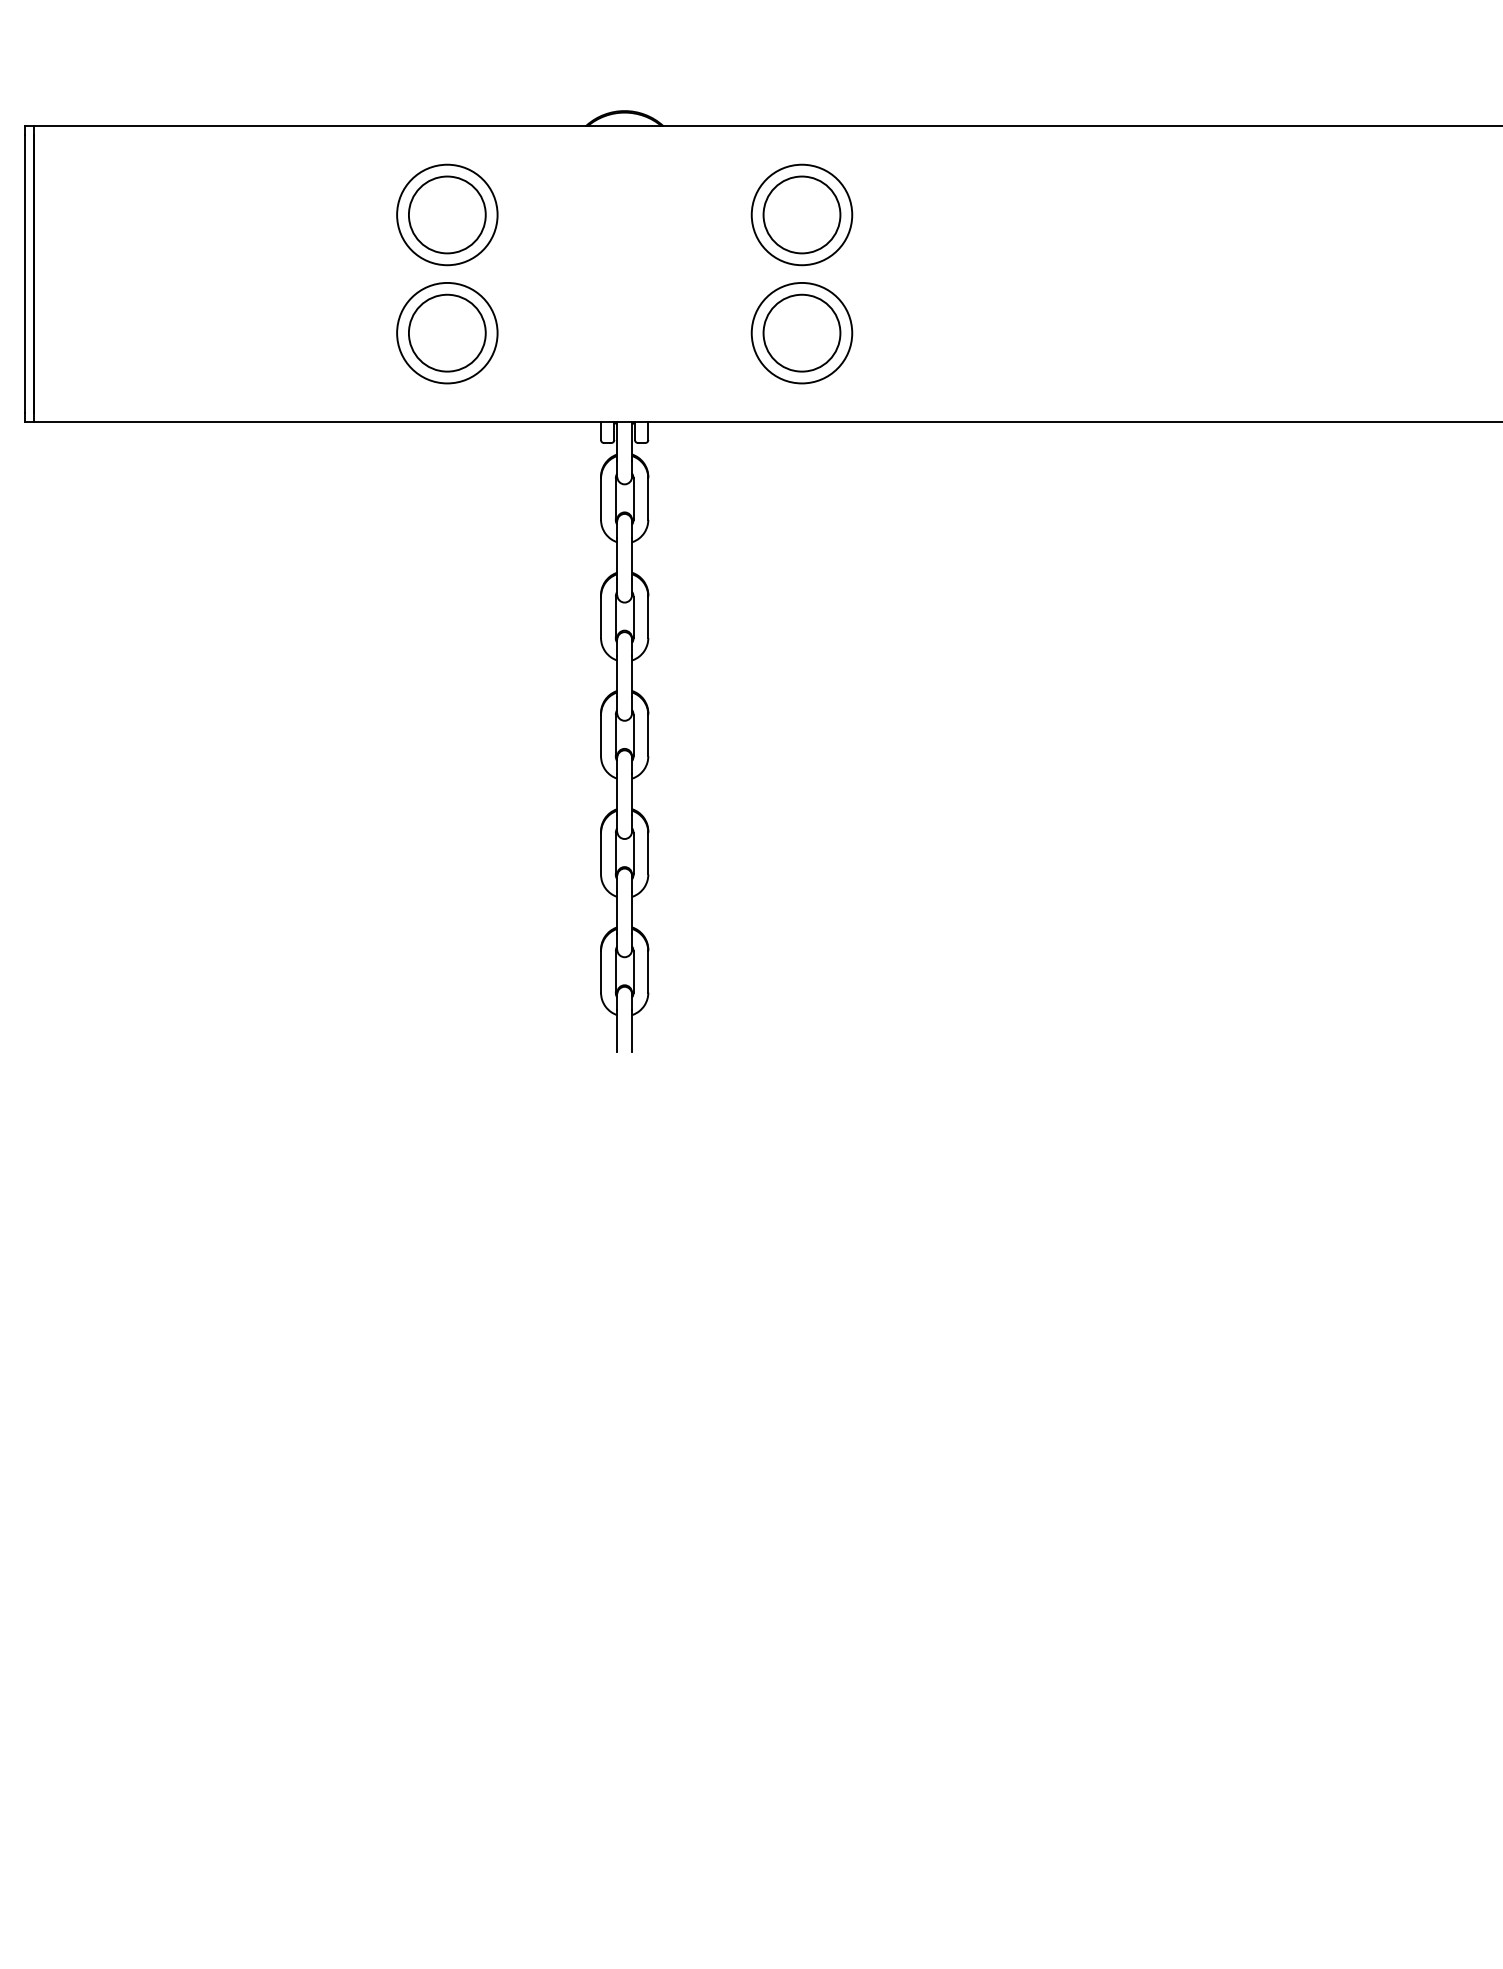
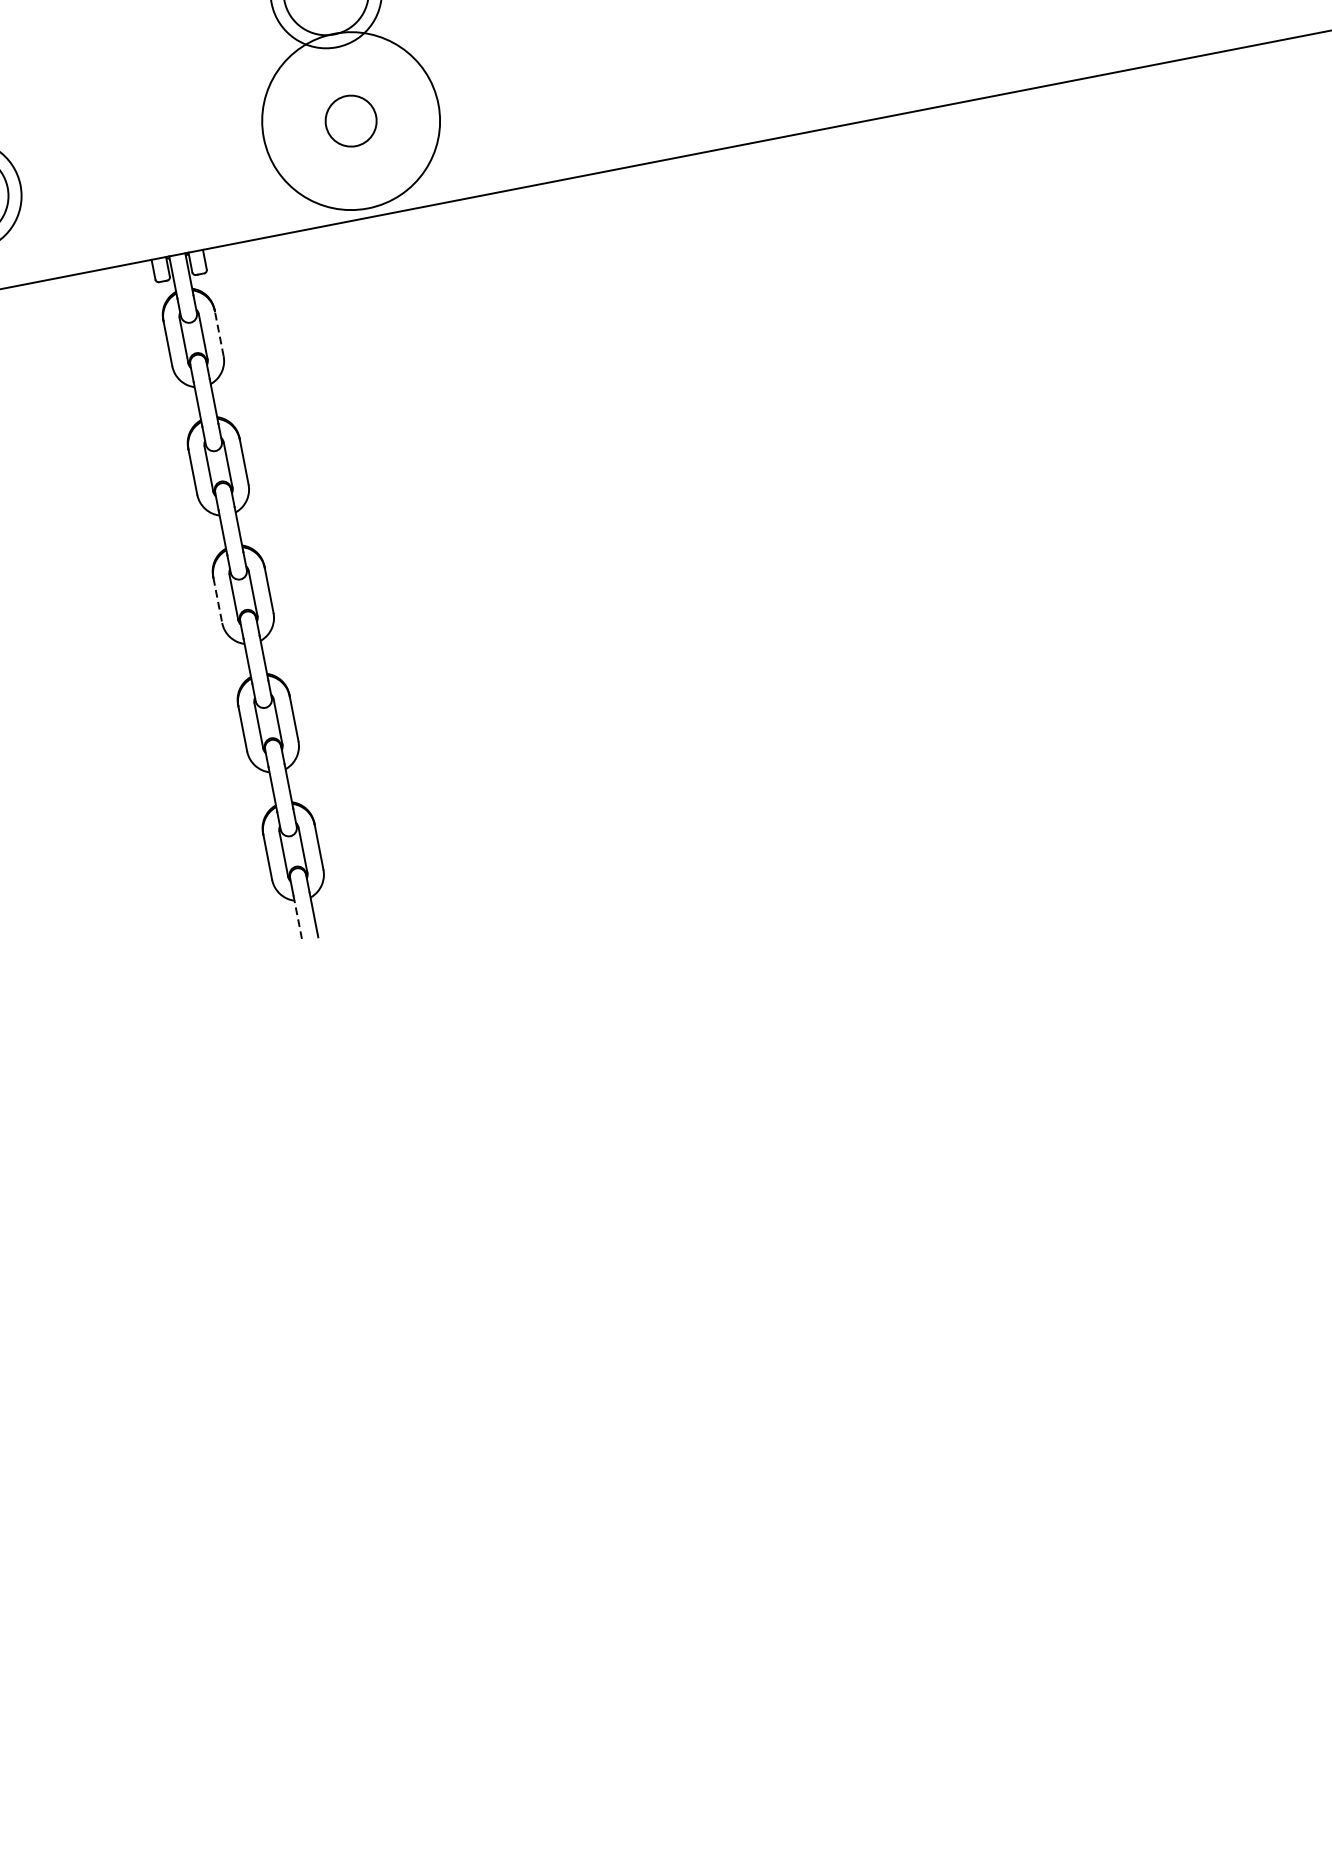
circle: (801, 332) -> (350, 120), size x0.6
circle: (801, 332) -> (350, 120), size x1.6
line: (648, 499) -> (219, 334), solid -> dashed
line: (601, 735) -> (218, 600), solid -> dashed
line: (617, 1031) -> (298, 918), solid -> dashed

